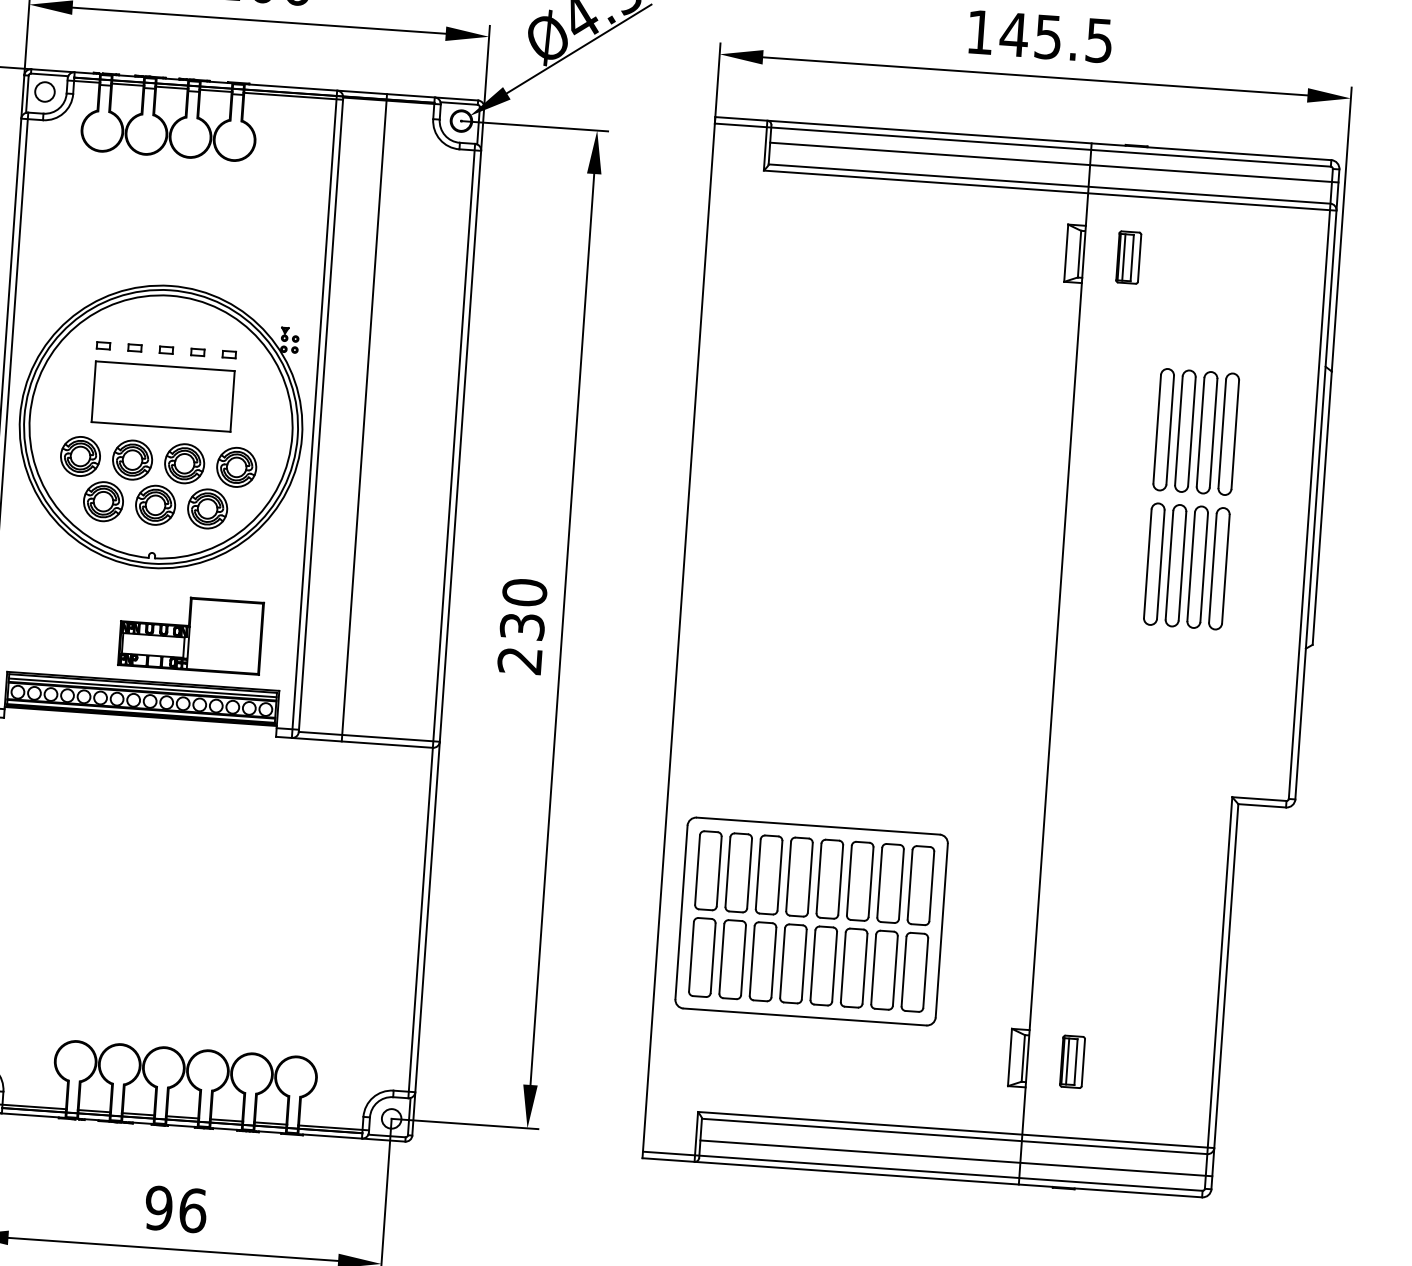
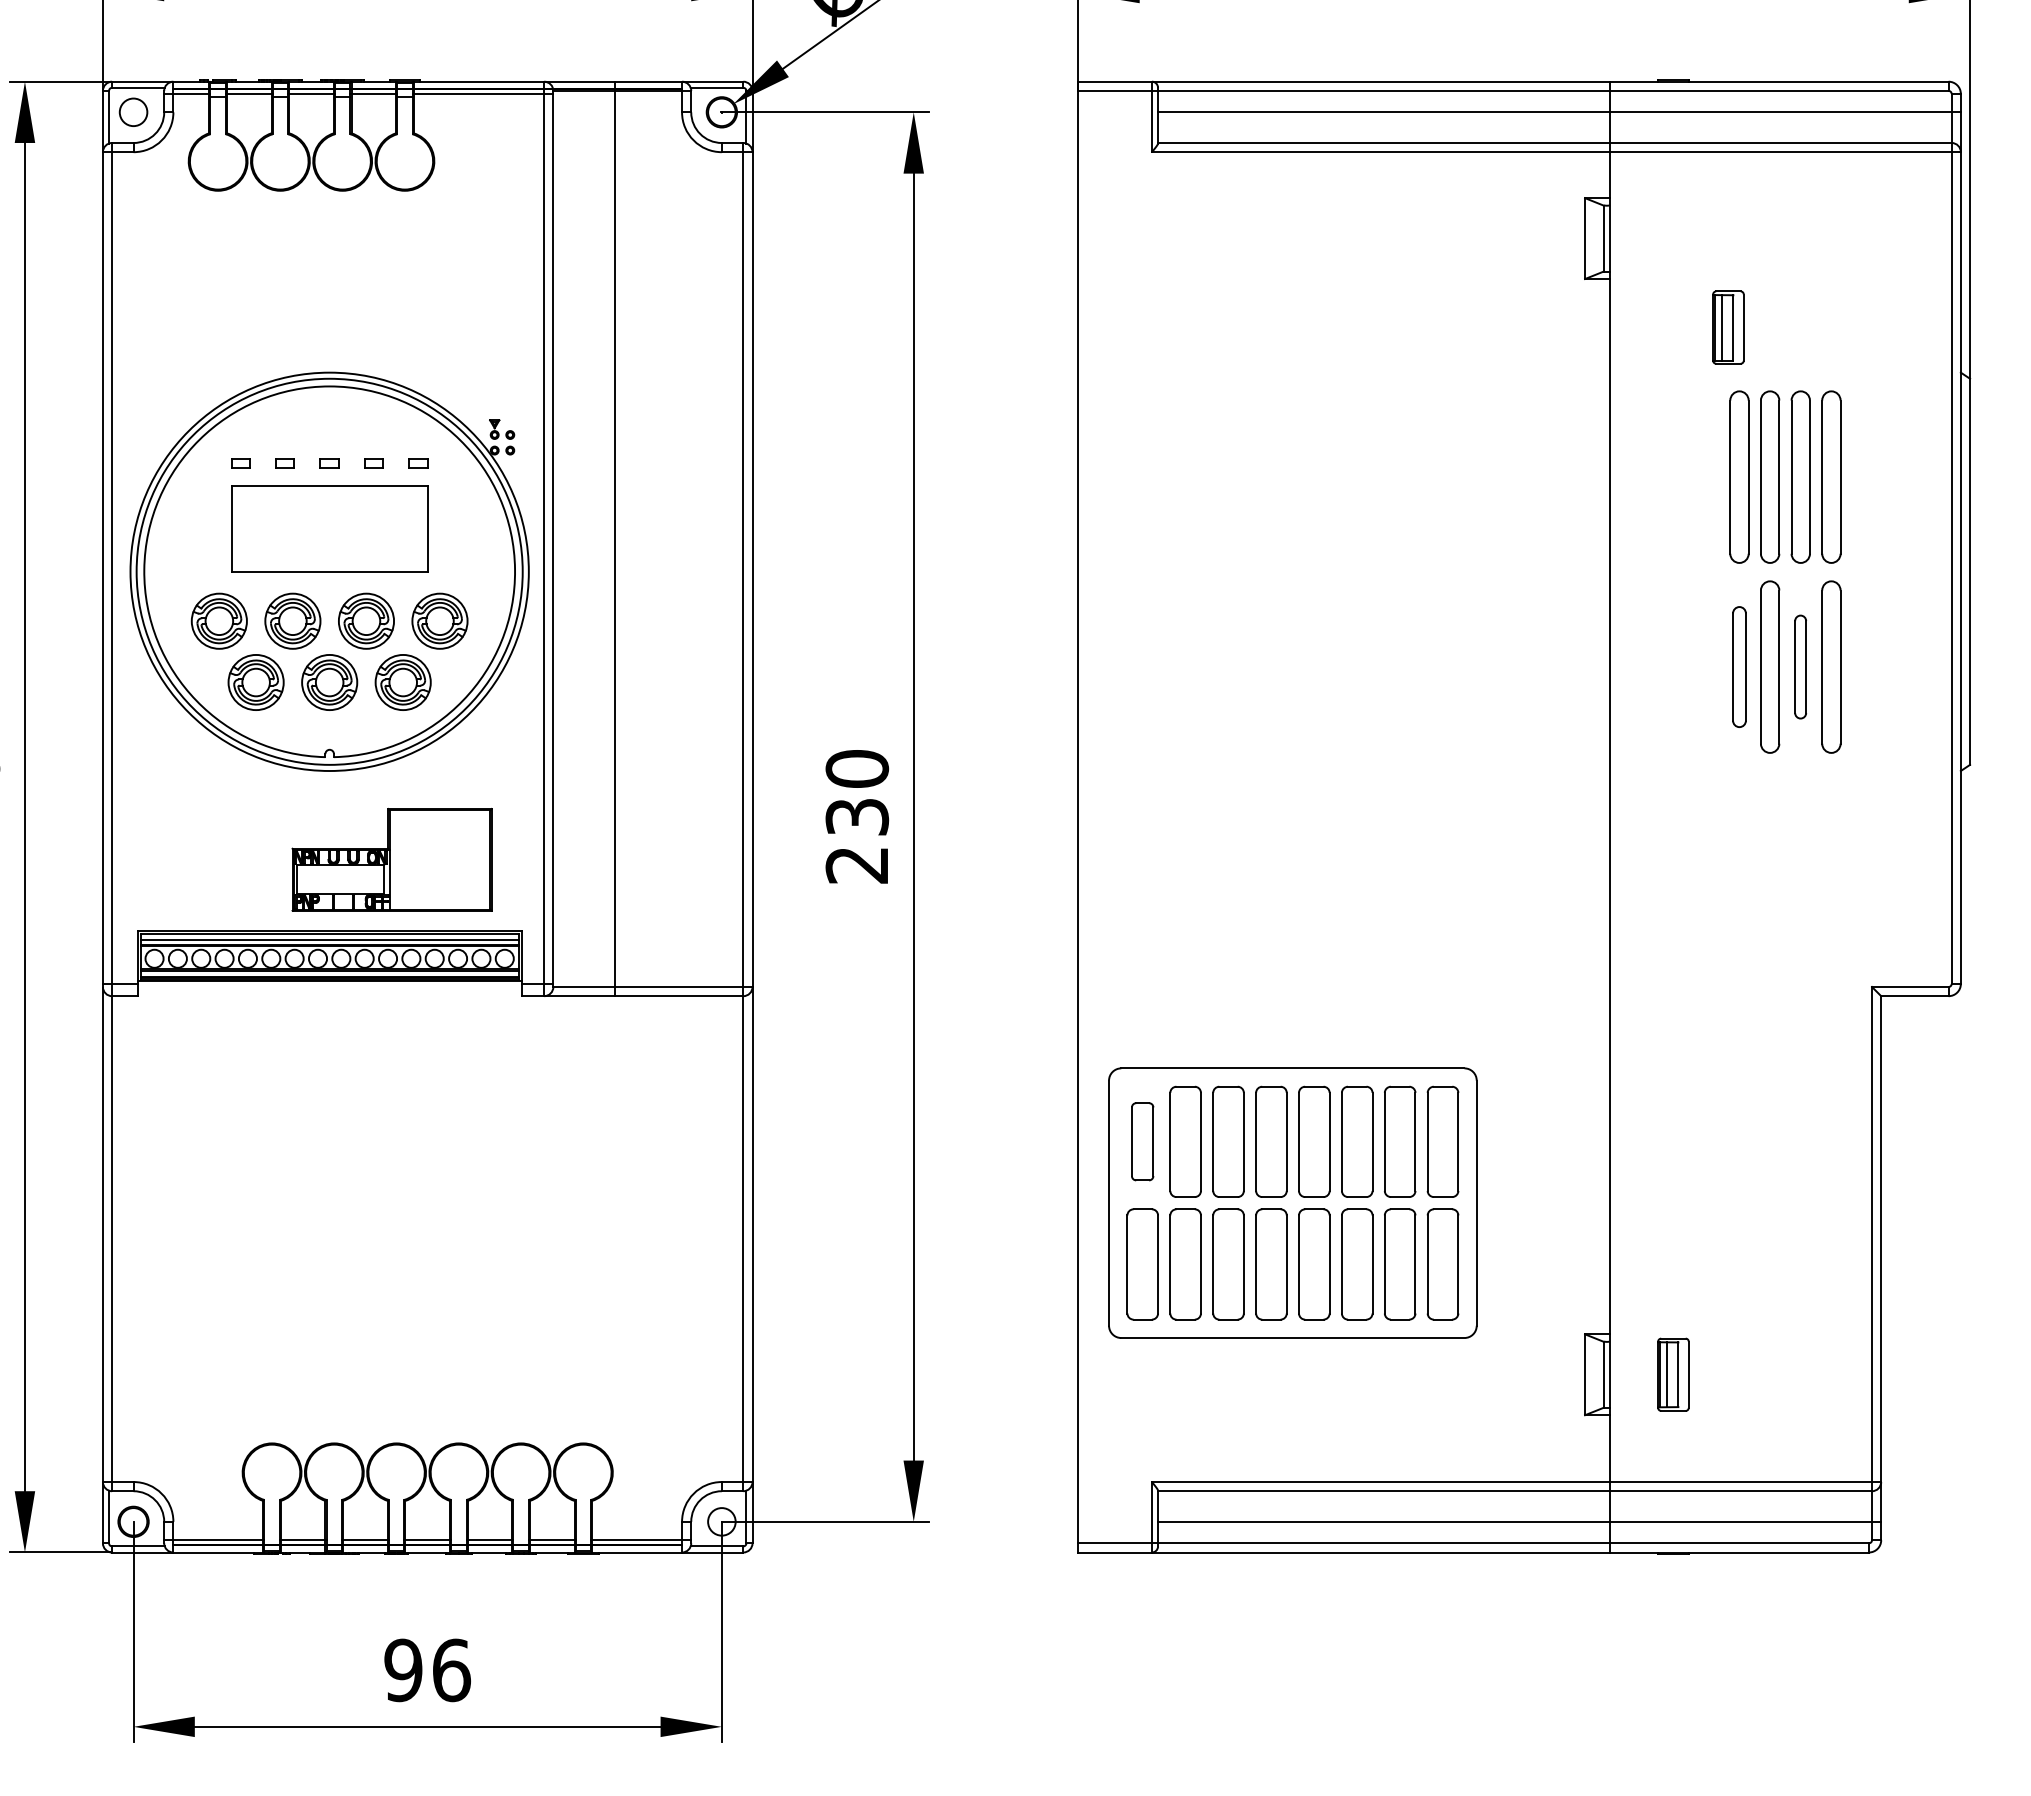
part: (1128, 257) -> (1728, 327), moved
part: (1154, 563) -> (1739, 666), size x0.7
part: (1197, 566) -> (1800, 666), size x0.6
part: (708, 870) -> (1142, 1141), size x0.7

